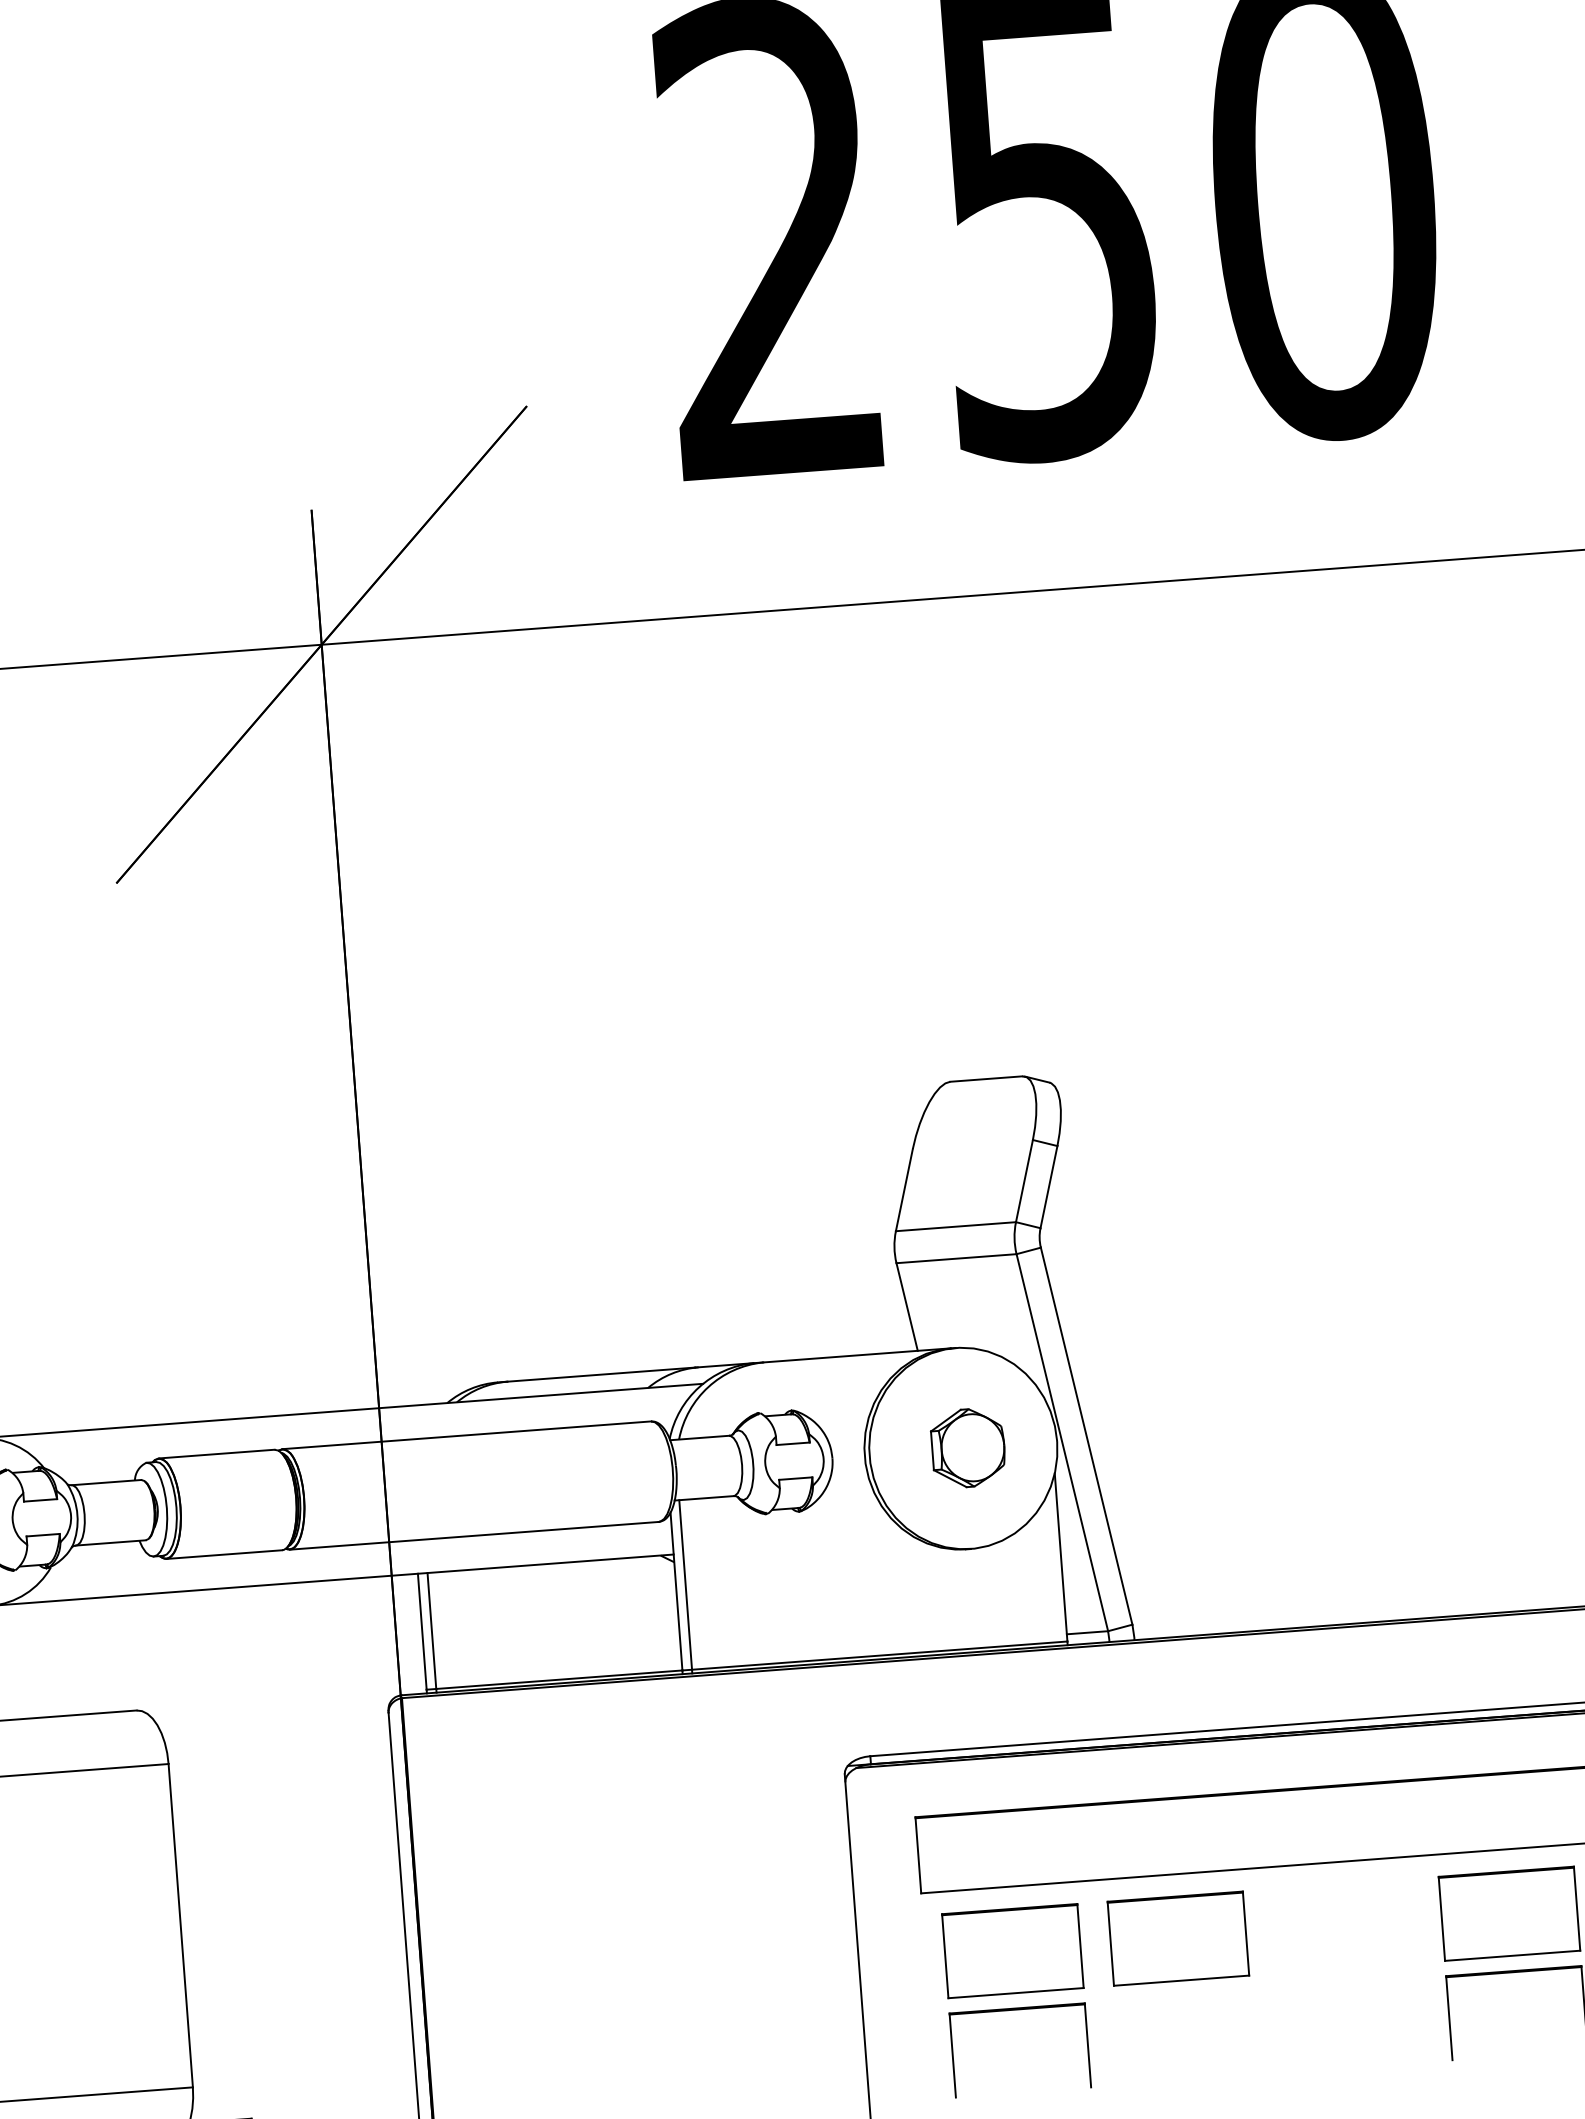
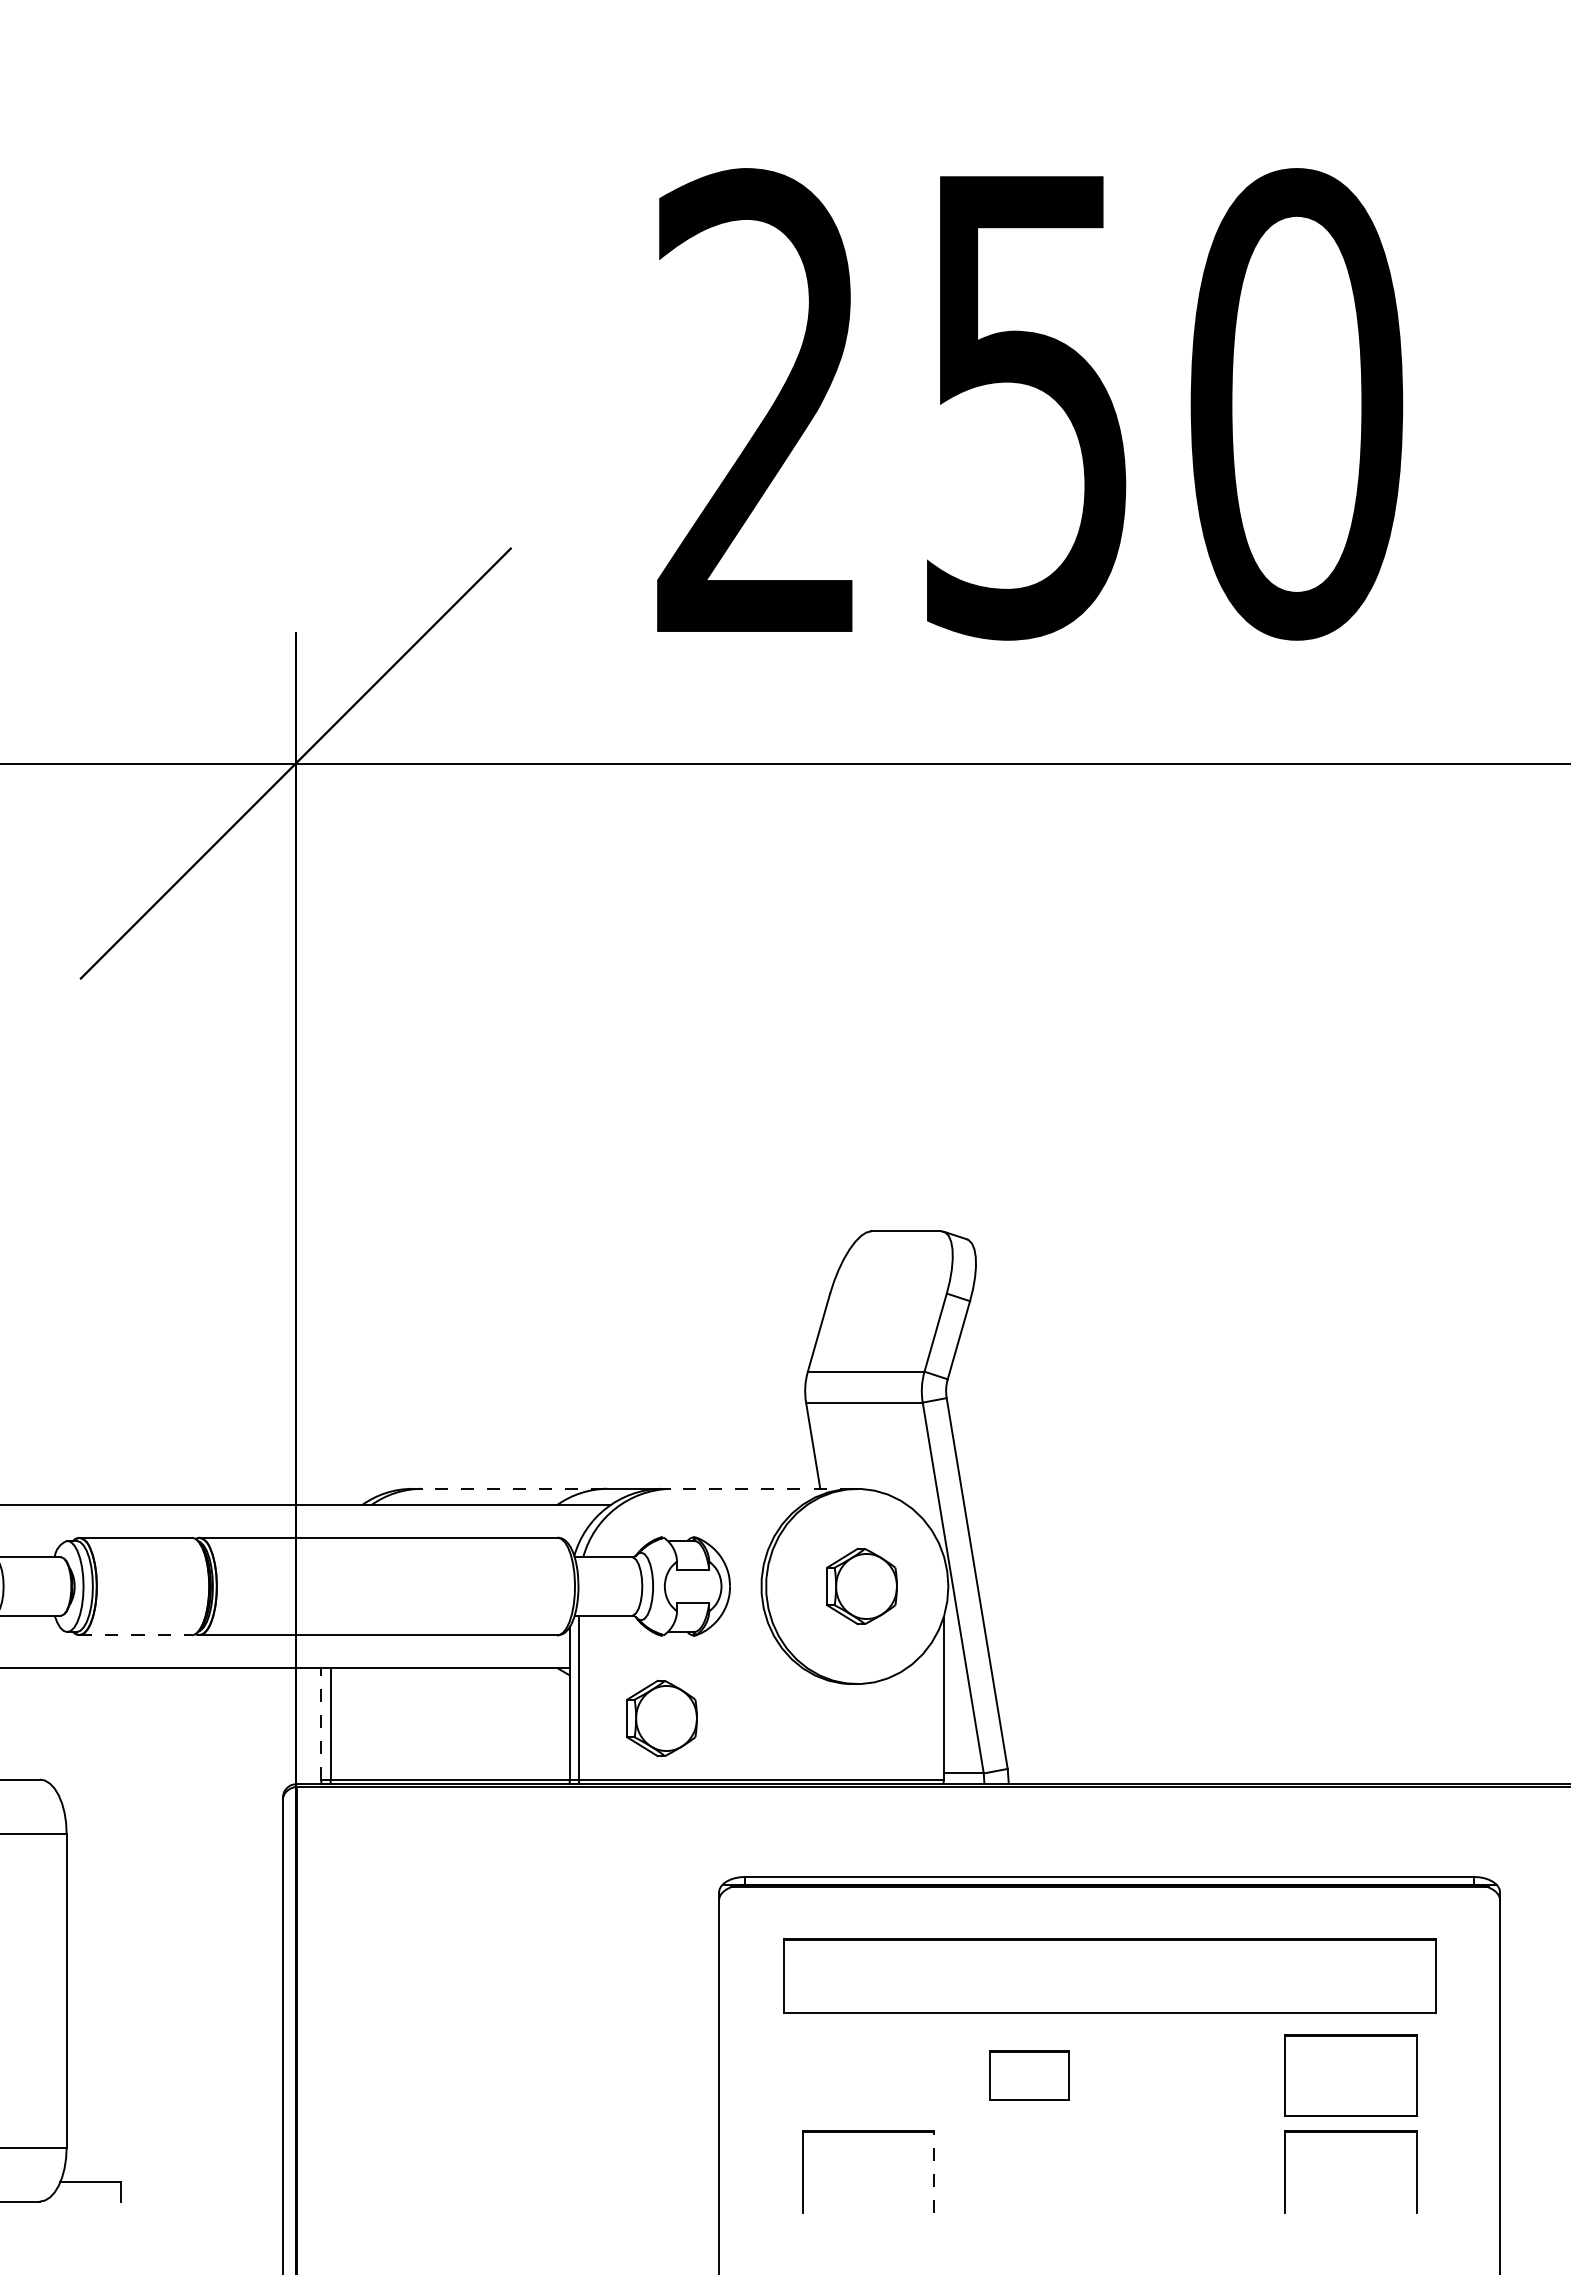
line: (856, 1355) -> (760, 1488), solid -> dashed
line: (600, 1374) -> (512, 1488), solid -> dashed
line: (225, 1554) -> (136, 1635), solid -> dashed
part: (772, 1599) -> (661, 1718), added
line: (422, 1631) -> (321, 1723), solid -> dashed
part: (1178, 1938) -> (1029, 2075), size x0.6
part: (1012, 1951) -> (868, 2075), removed
line: (1088, 2045) -> (934, 2172), solid -> dashed

